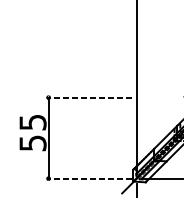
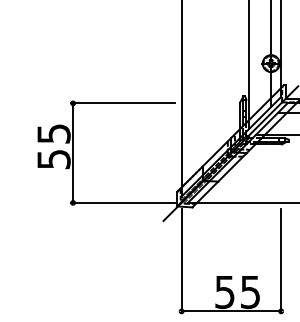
line: (89, 97) -> (123, 103), dashed -> solid
line: (89, 178) -> (123, 202), dashed -> solid

